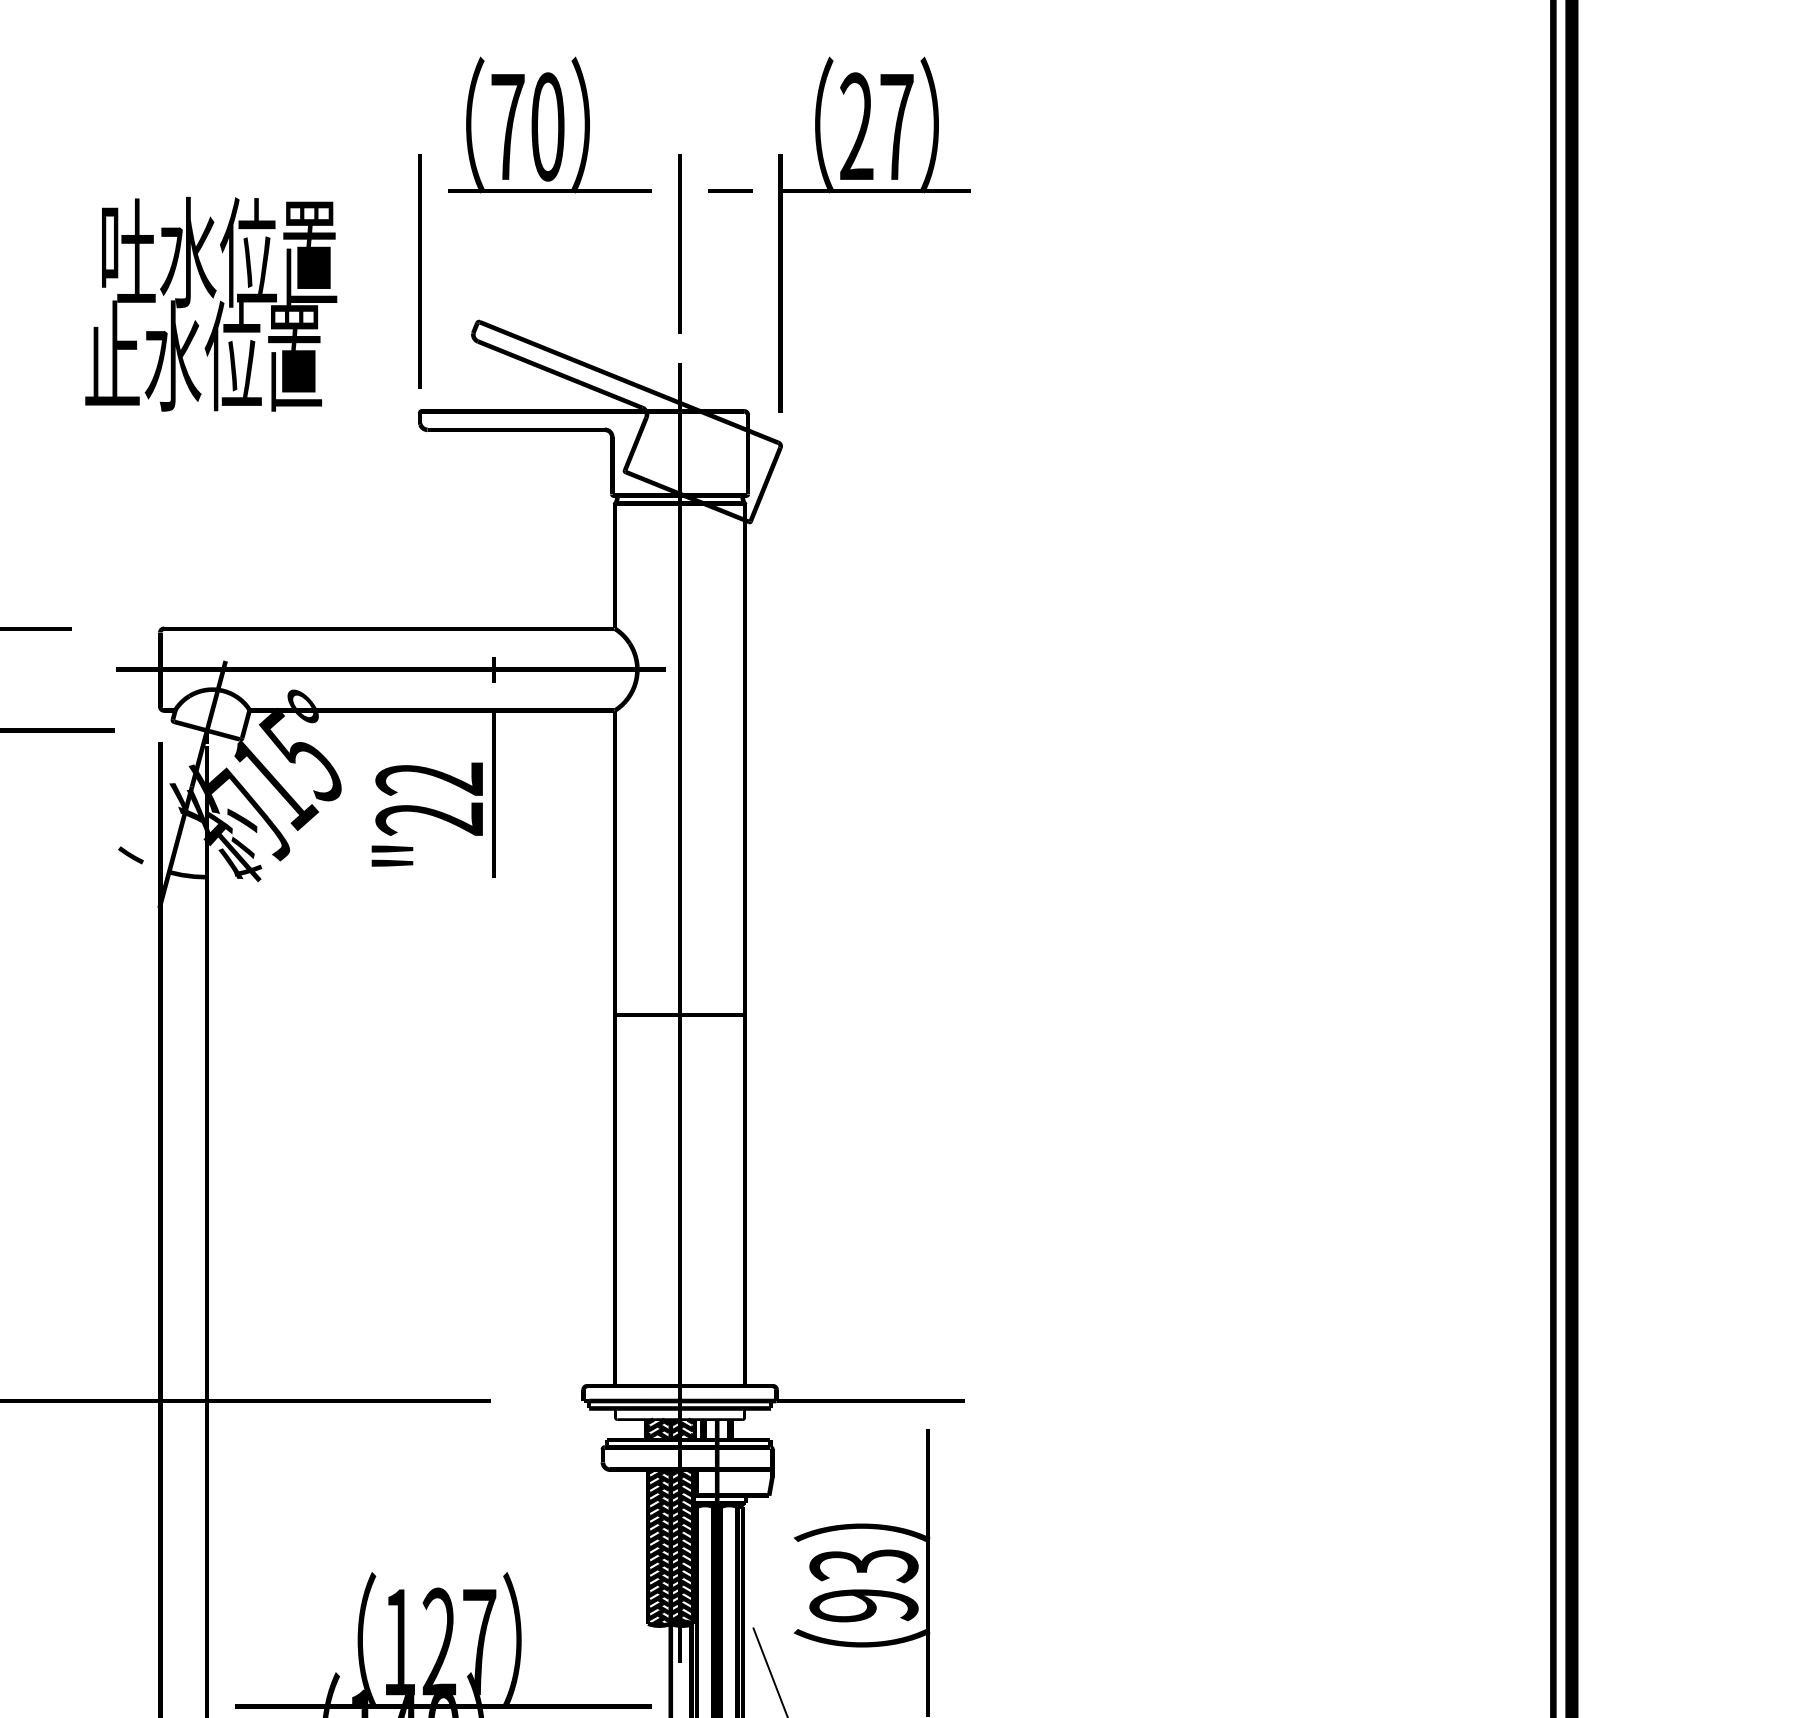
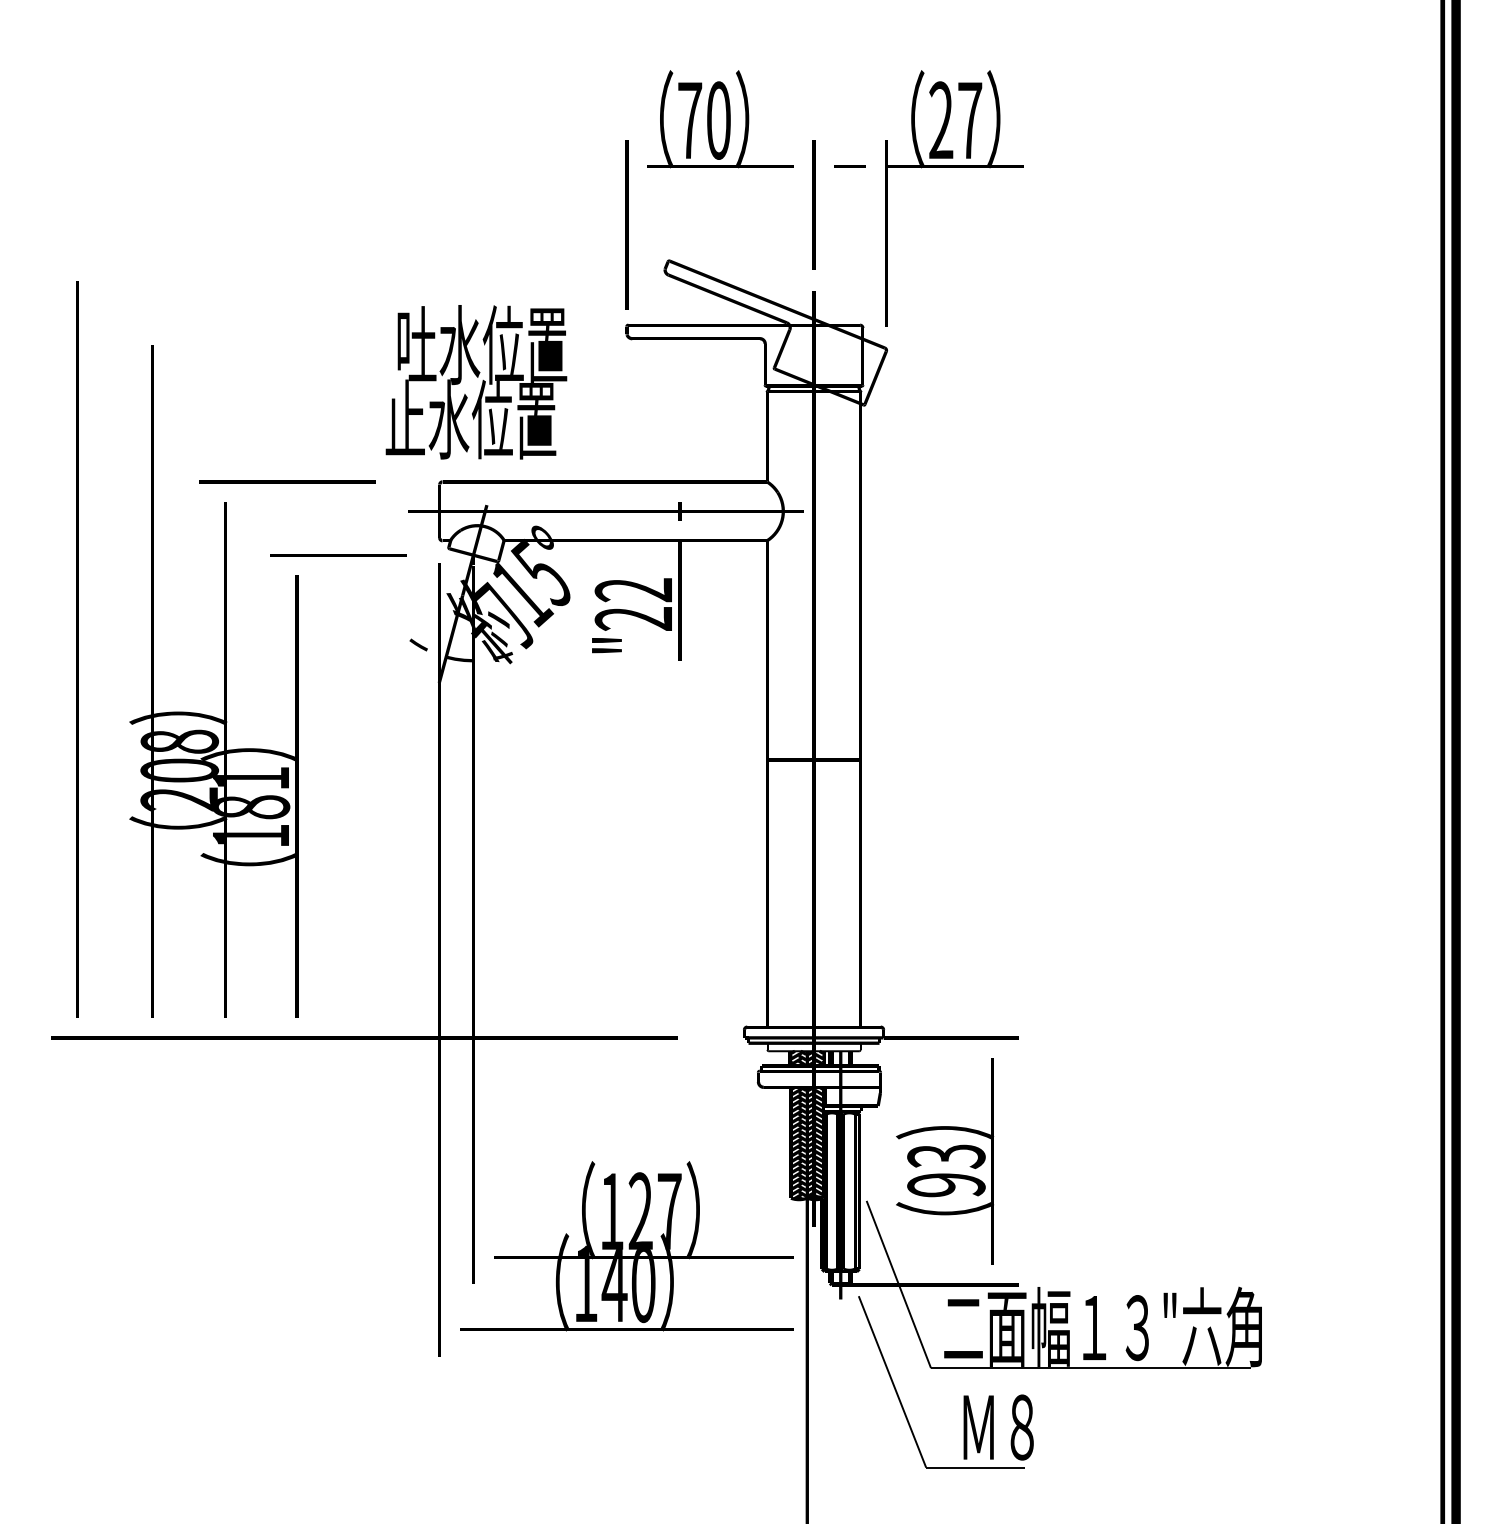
text: (211, 304) -> (476, 382), moved

